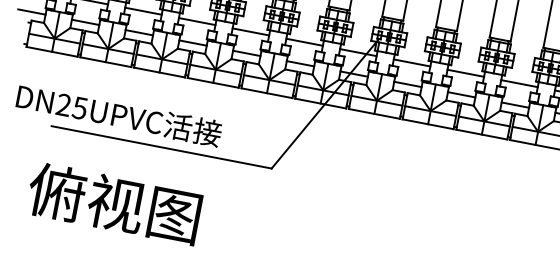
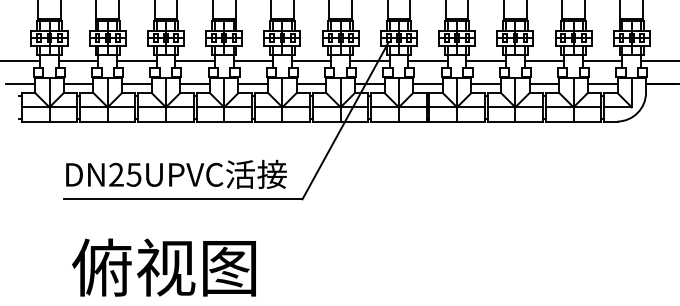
text: (119, 114) -> (176, 173), moved
text: (113, 203) -> (163, 267), moved

